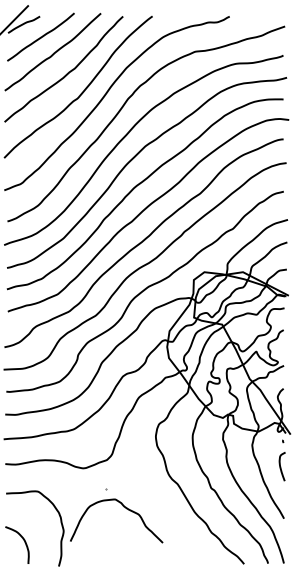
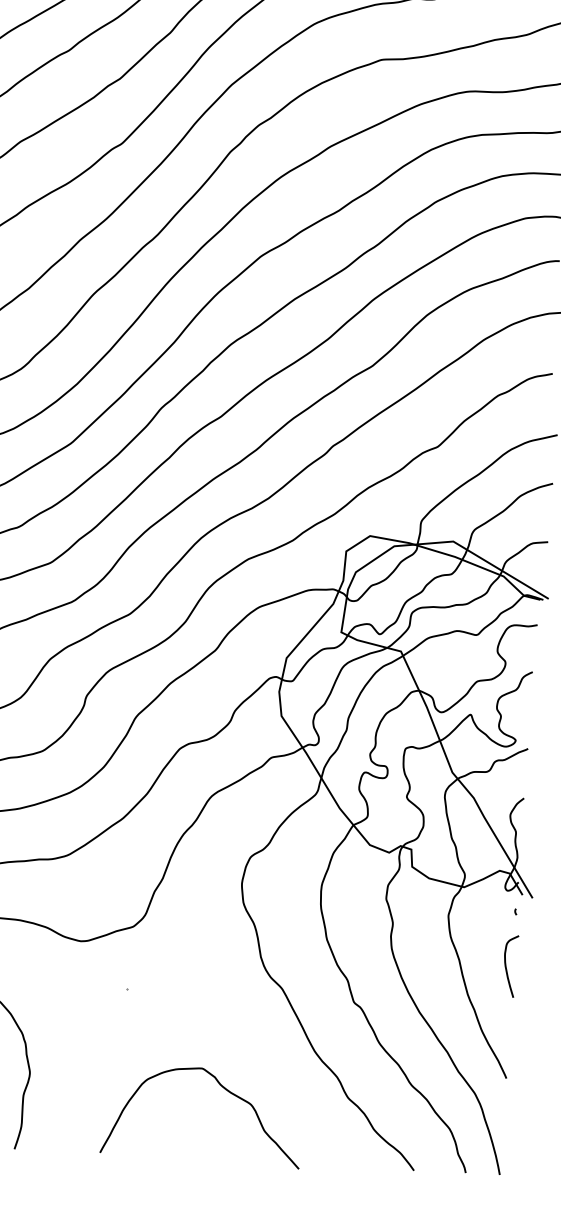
curve: (123, 507) -> (219, 1087), moved

